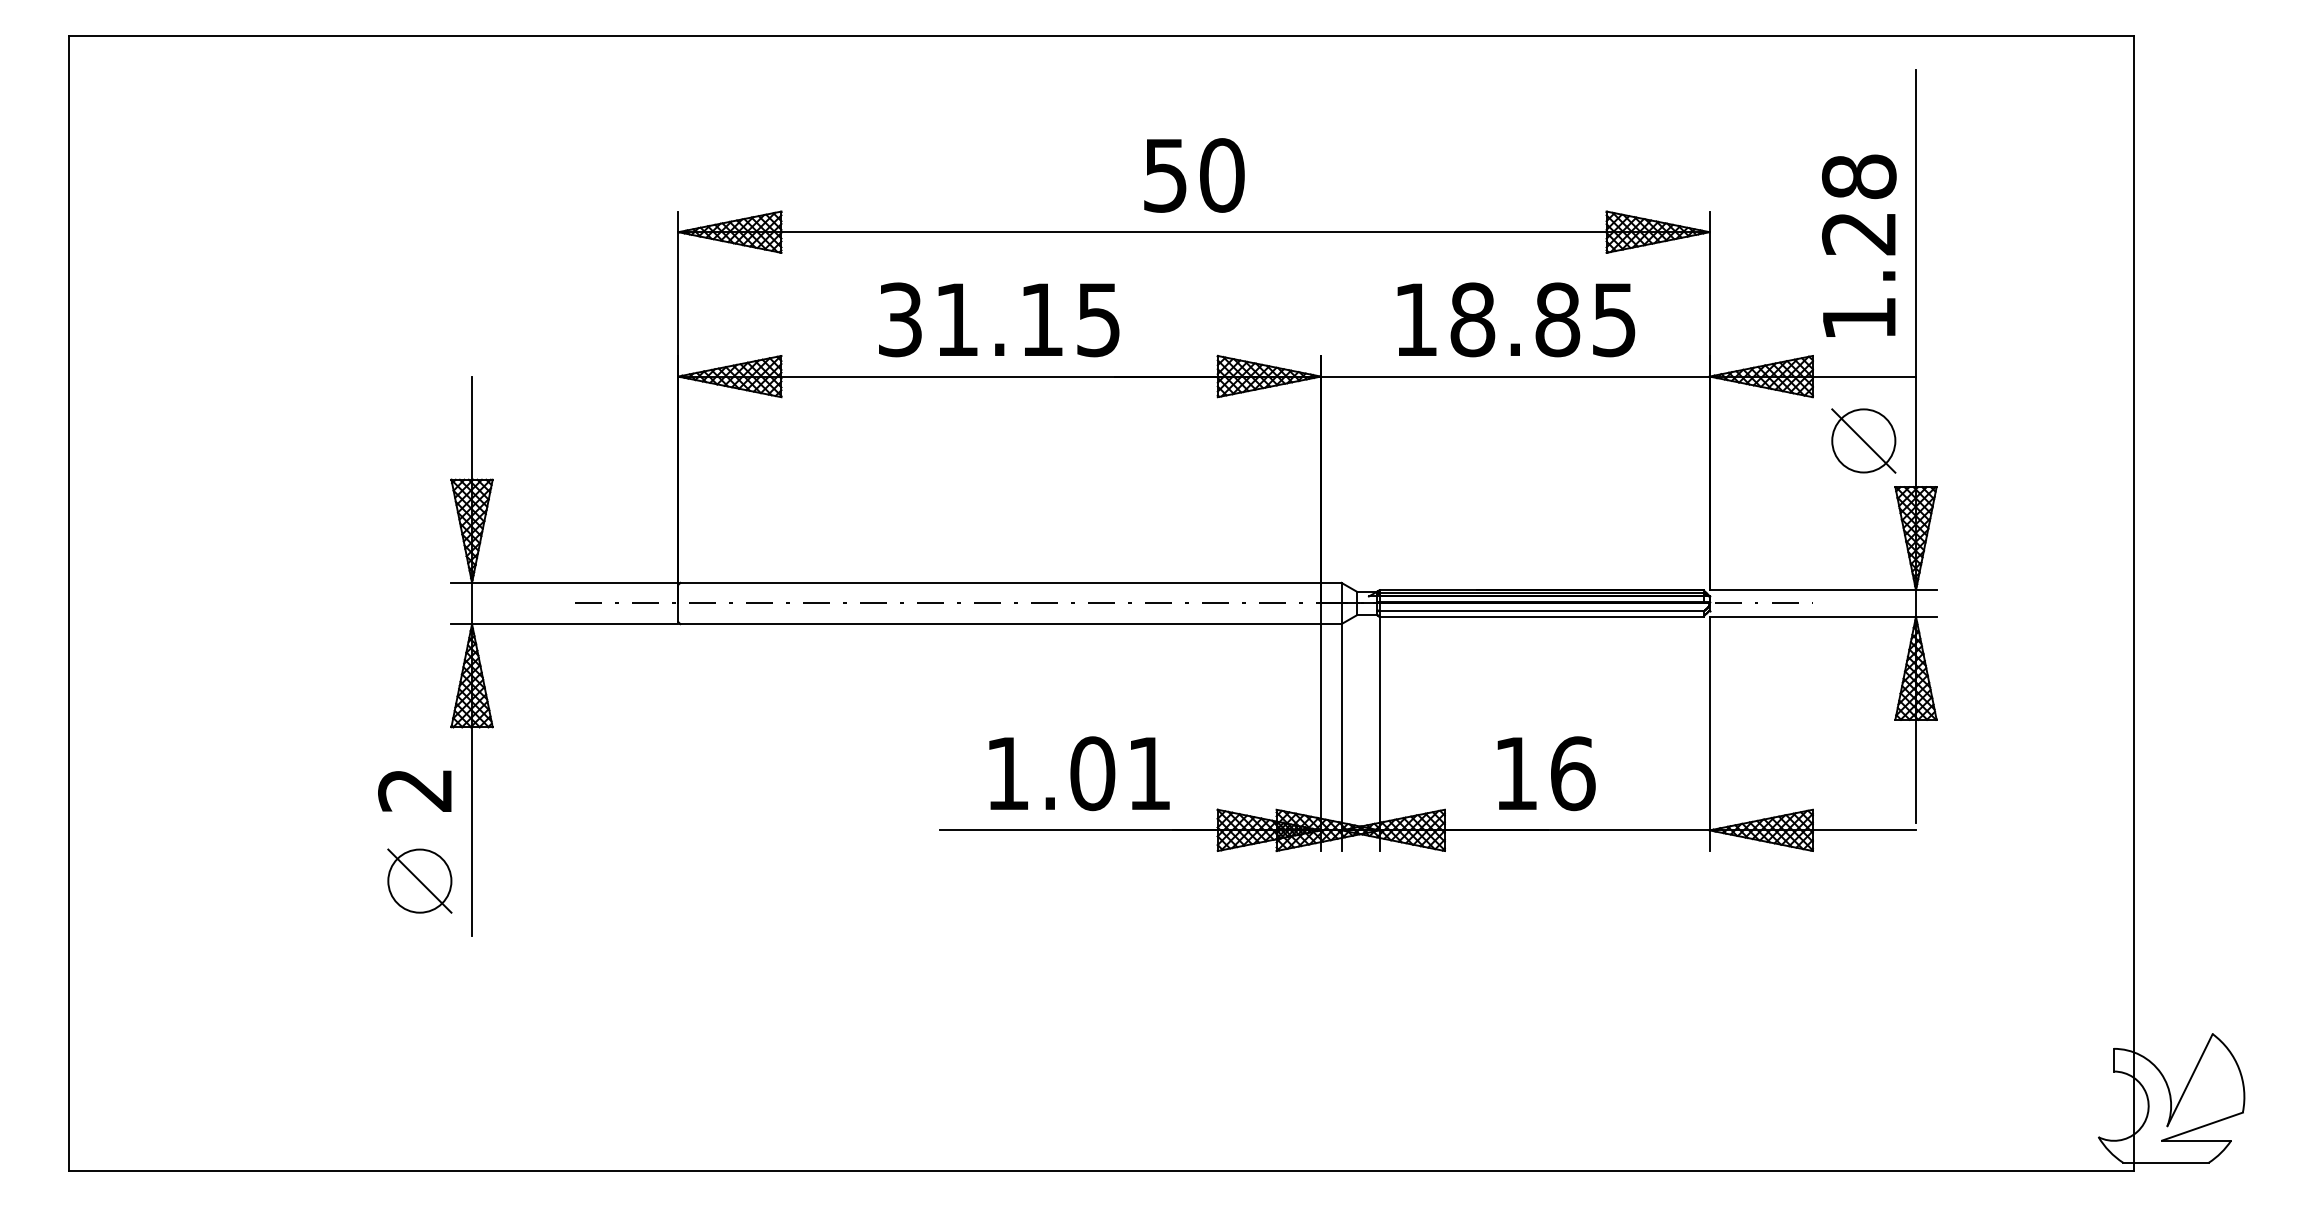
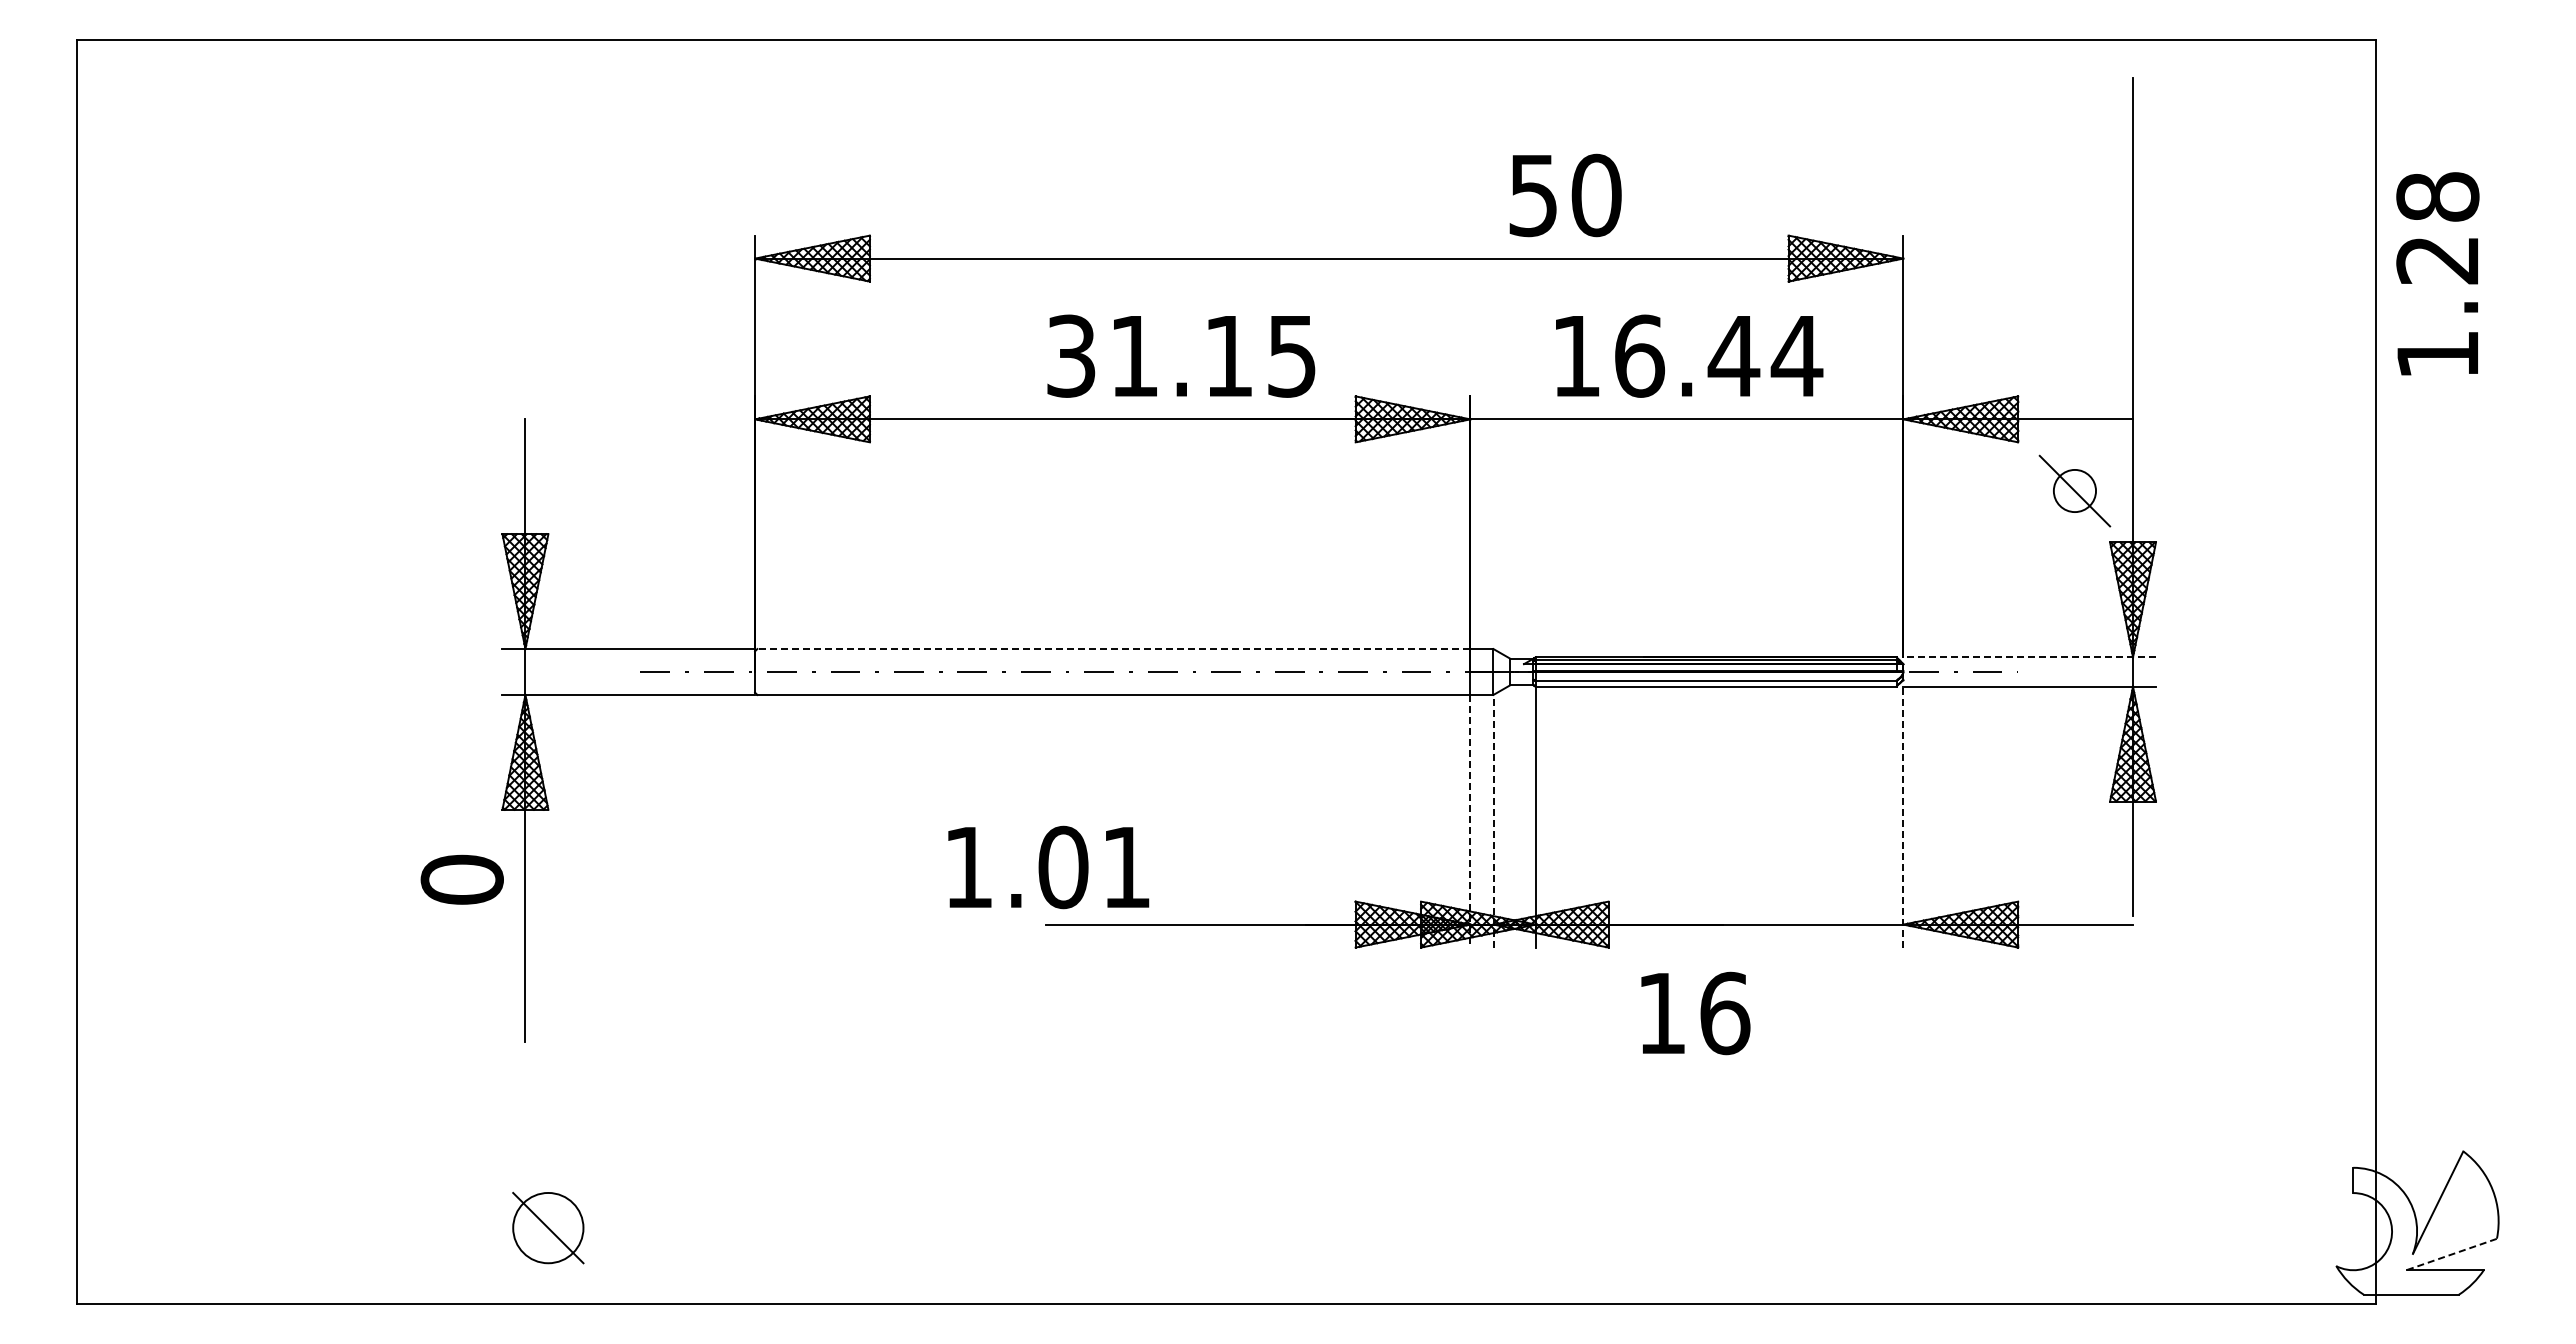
text: (1194, 175) -> (1565, 195), moved
text: (1858, 245) -> (2437, 273), moved
text: (999, 319) -> (1181, 355), moved
text: (1544, 319) -> (1719, 355), 18.85 -> 16.44
circle: (1863, 440) -> (2074, 490), size x0.6
line: (1000, 583) -> (1113, 649), solid -> dashed
line: (1823, 590) -> (2029, 657), solid -> dashed
line: (1709, 733) -> (1903, 816), solid -> dashed
line: (1341, 736) -> (1493, 820), solid -> dashed
line: (1320, 737) -> (1470, 821), solid -> dashed
text: (1079, 773) -> (1048, 867), moved
text: (1546, 773) -> (1695, 1013), moved
text: (414, 789) -> (461, 879), 2 -> 0
part: (420, 880) -> (548, 1227), moved
line: (2202, 1126) -> (2452, 1254), solid -> dashed

